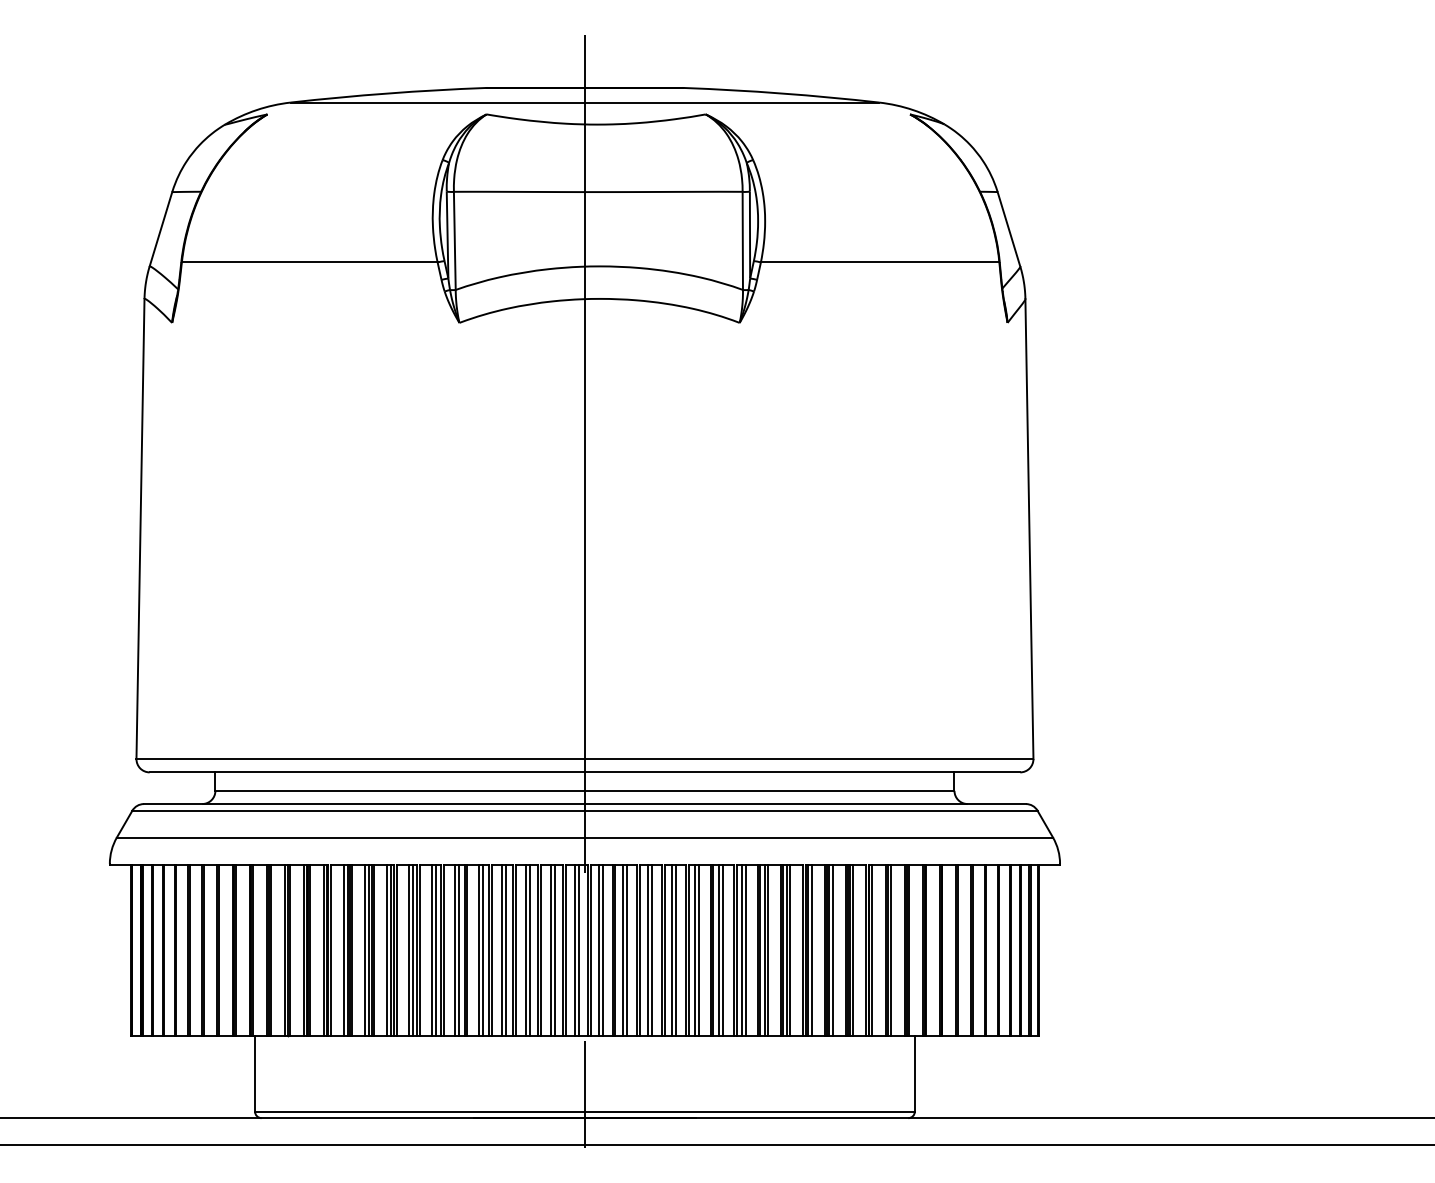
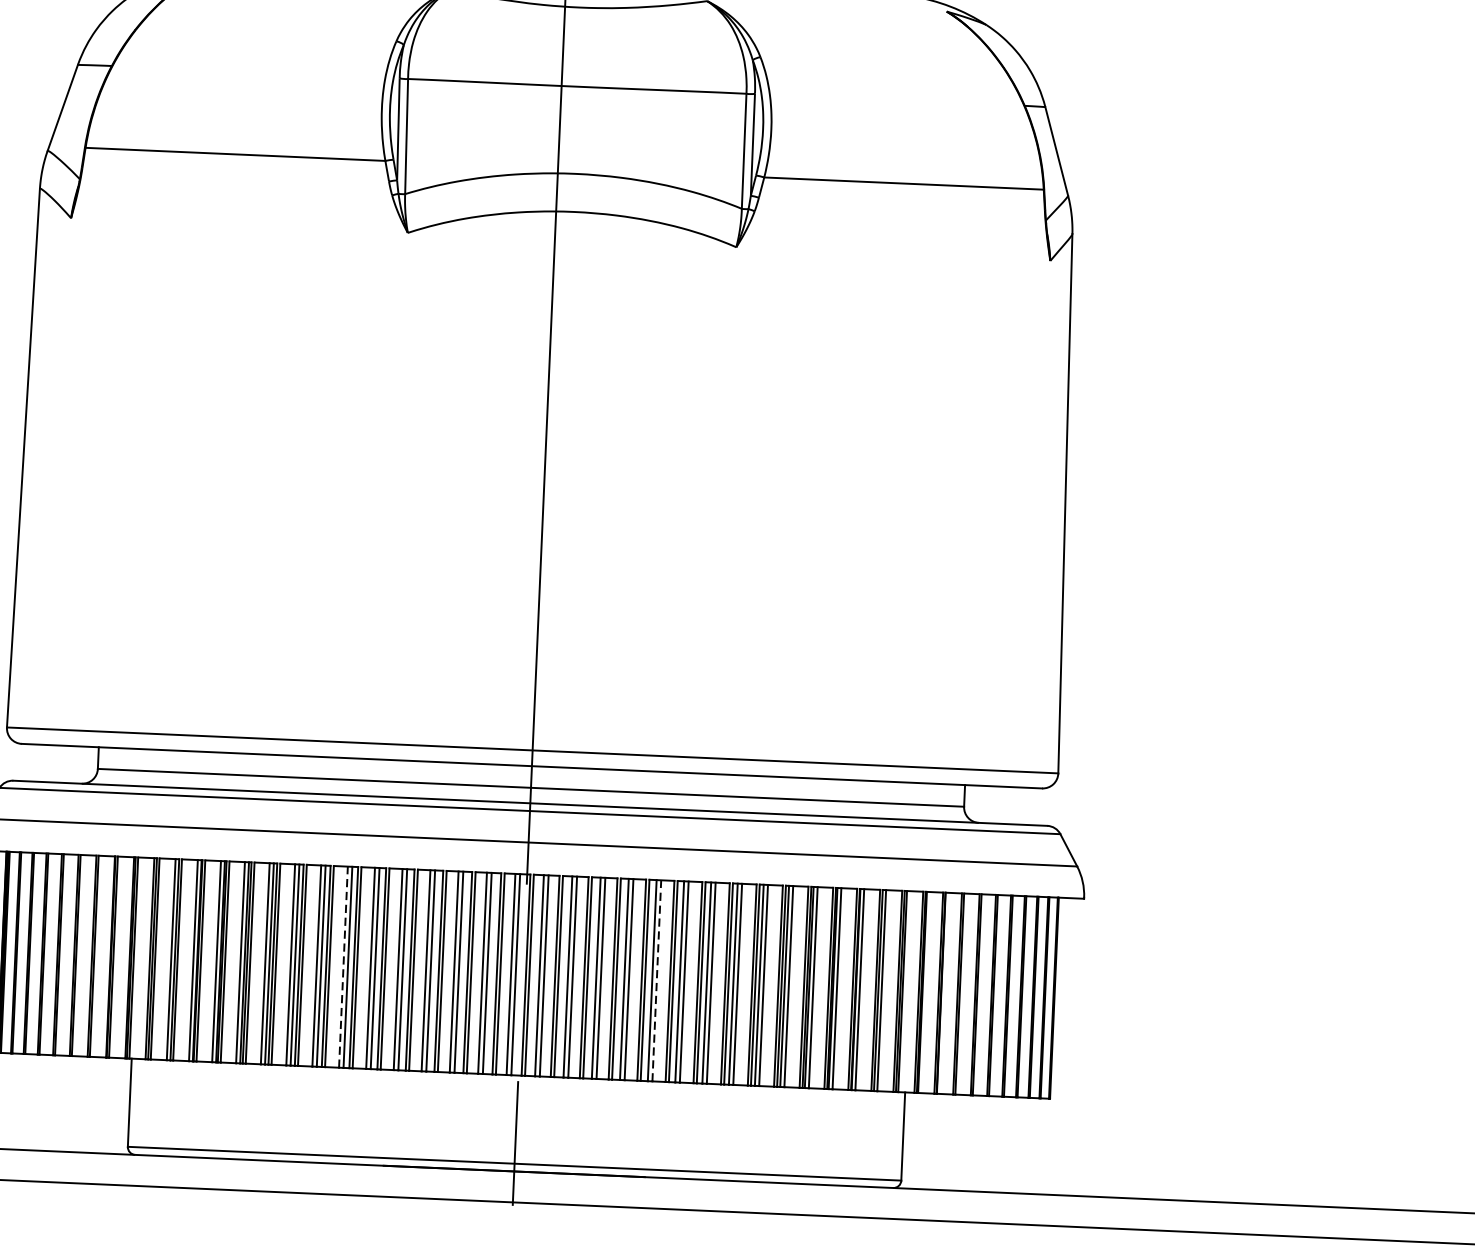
line: (431, 950) -> (342, 967), solid -> dashed
line: (699, 950) -> (657, 980), solid -> dashed

